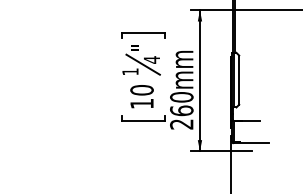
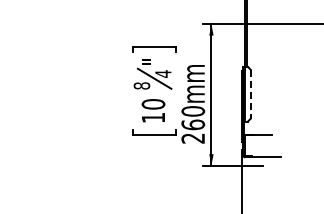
text: (130, 71) -> (141, 85), 1 -> 8
line: (239, 80) -> (250, 94), solid -> dashed

